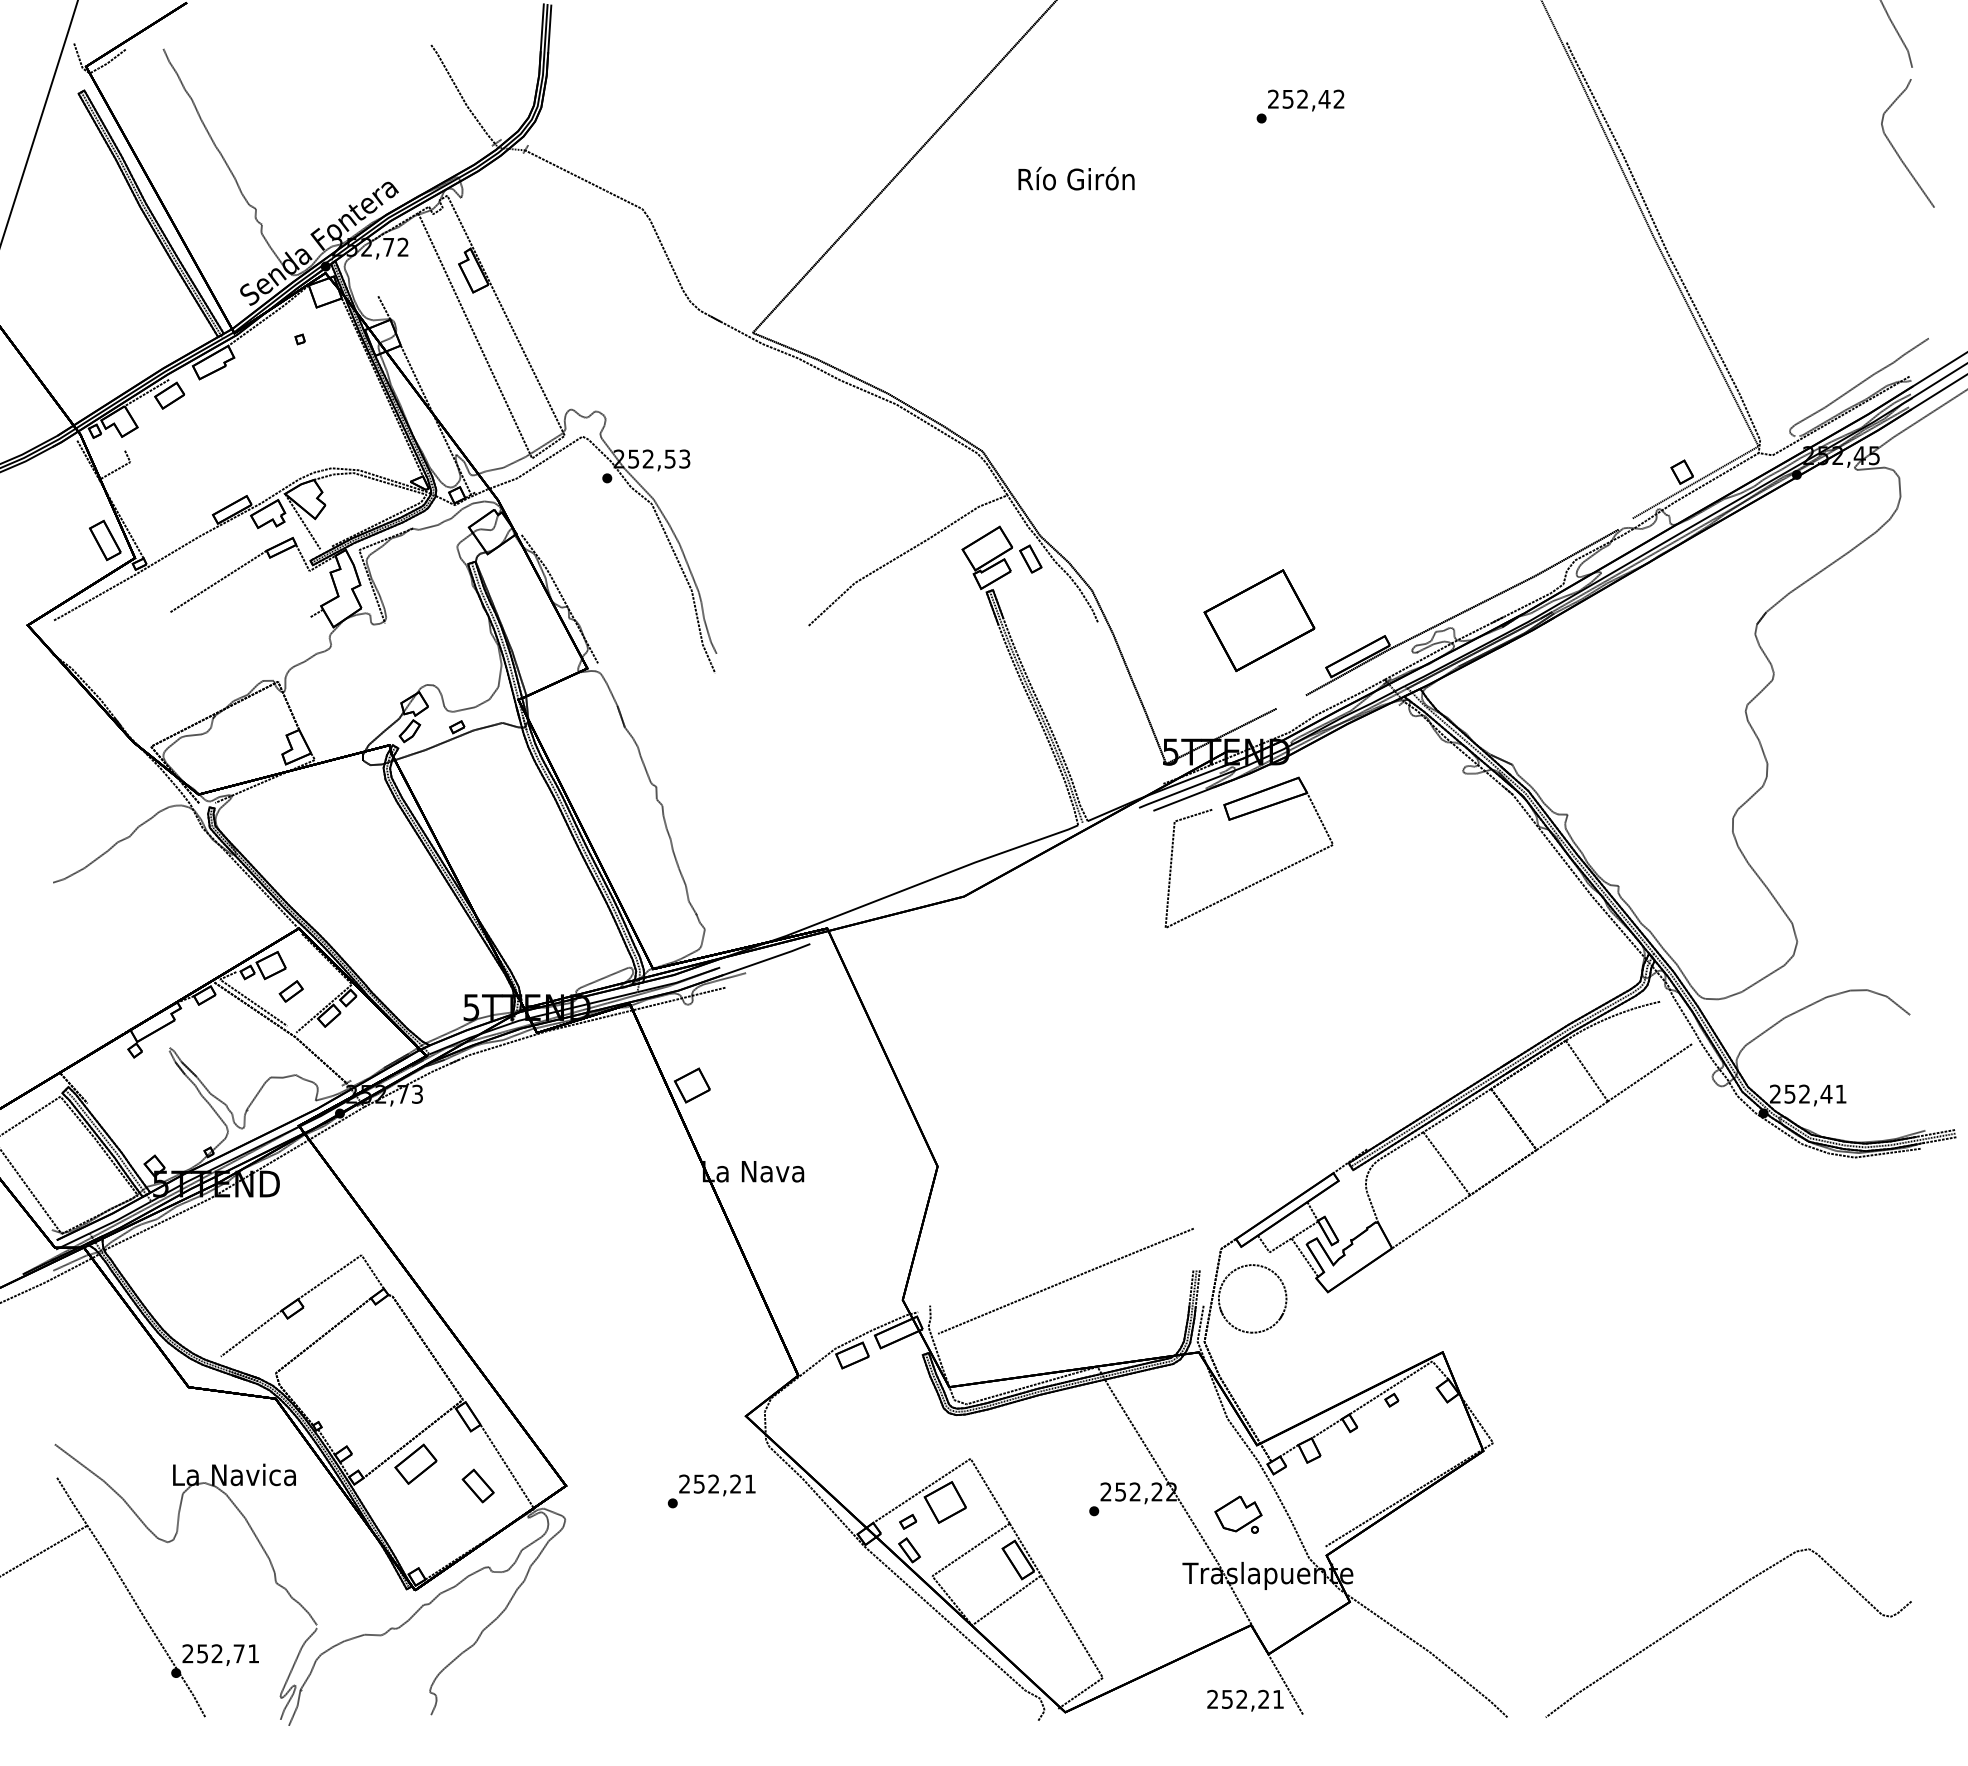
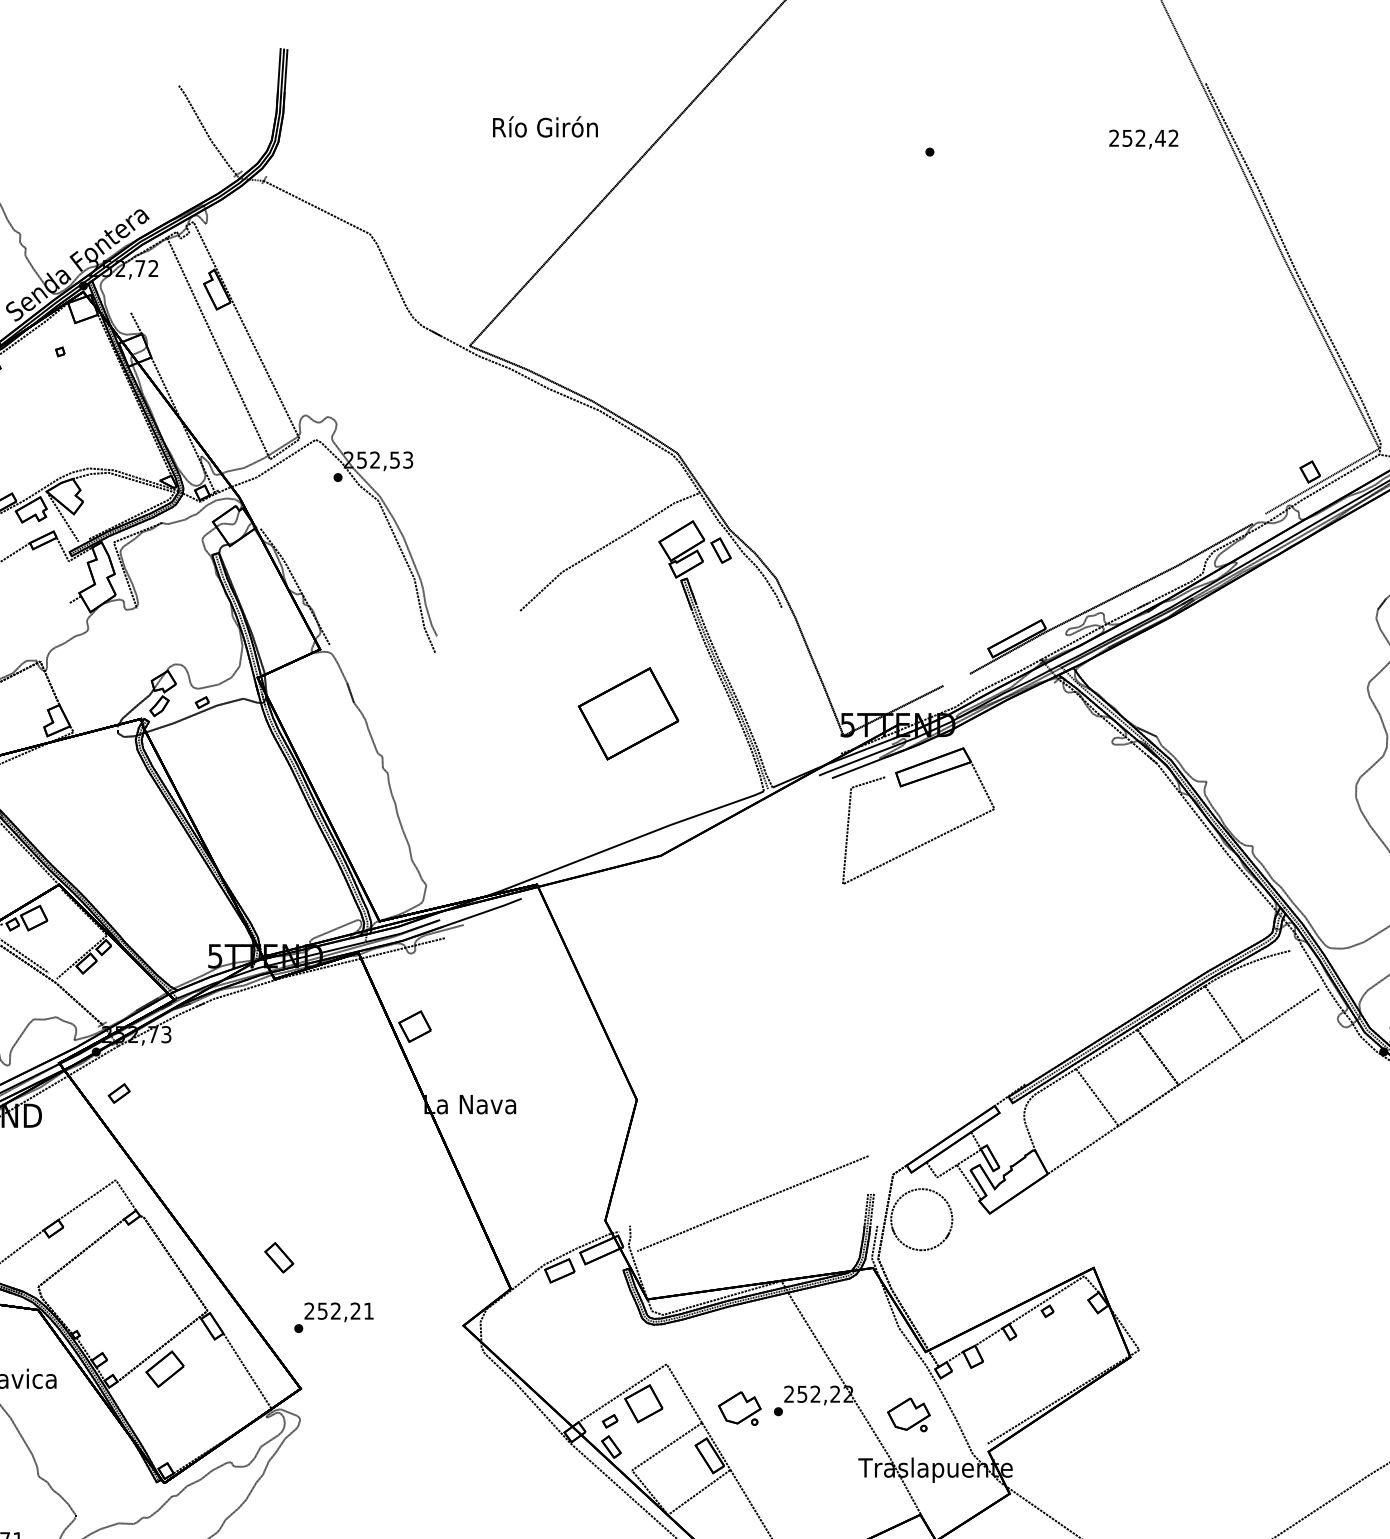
text: (1306, 100) -> (1144, 139), moved
text: (1076, 178) -> (545, 126), moved
part: (1259, 620) -> (628, 713), moved
part: (290, 991) -> (118, 1093), moved
part: (477, 1485) -> (278, 1257), moved
text: (711, 1491) -> (333, 1317), moved
part: (1051, 1507) -> (739, 1408), added

